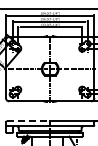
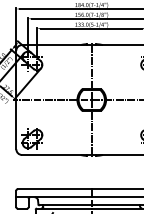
line: (28, 121) -> (54, 189), dashed -> solid

